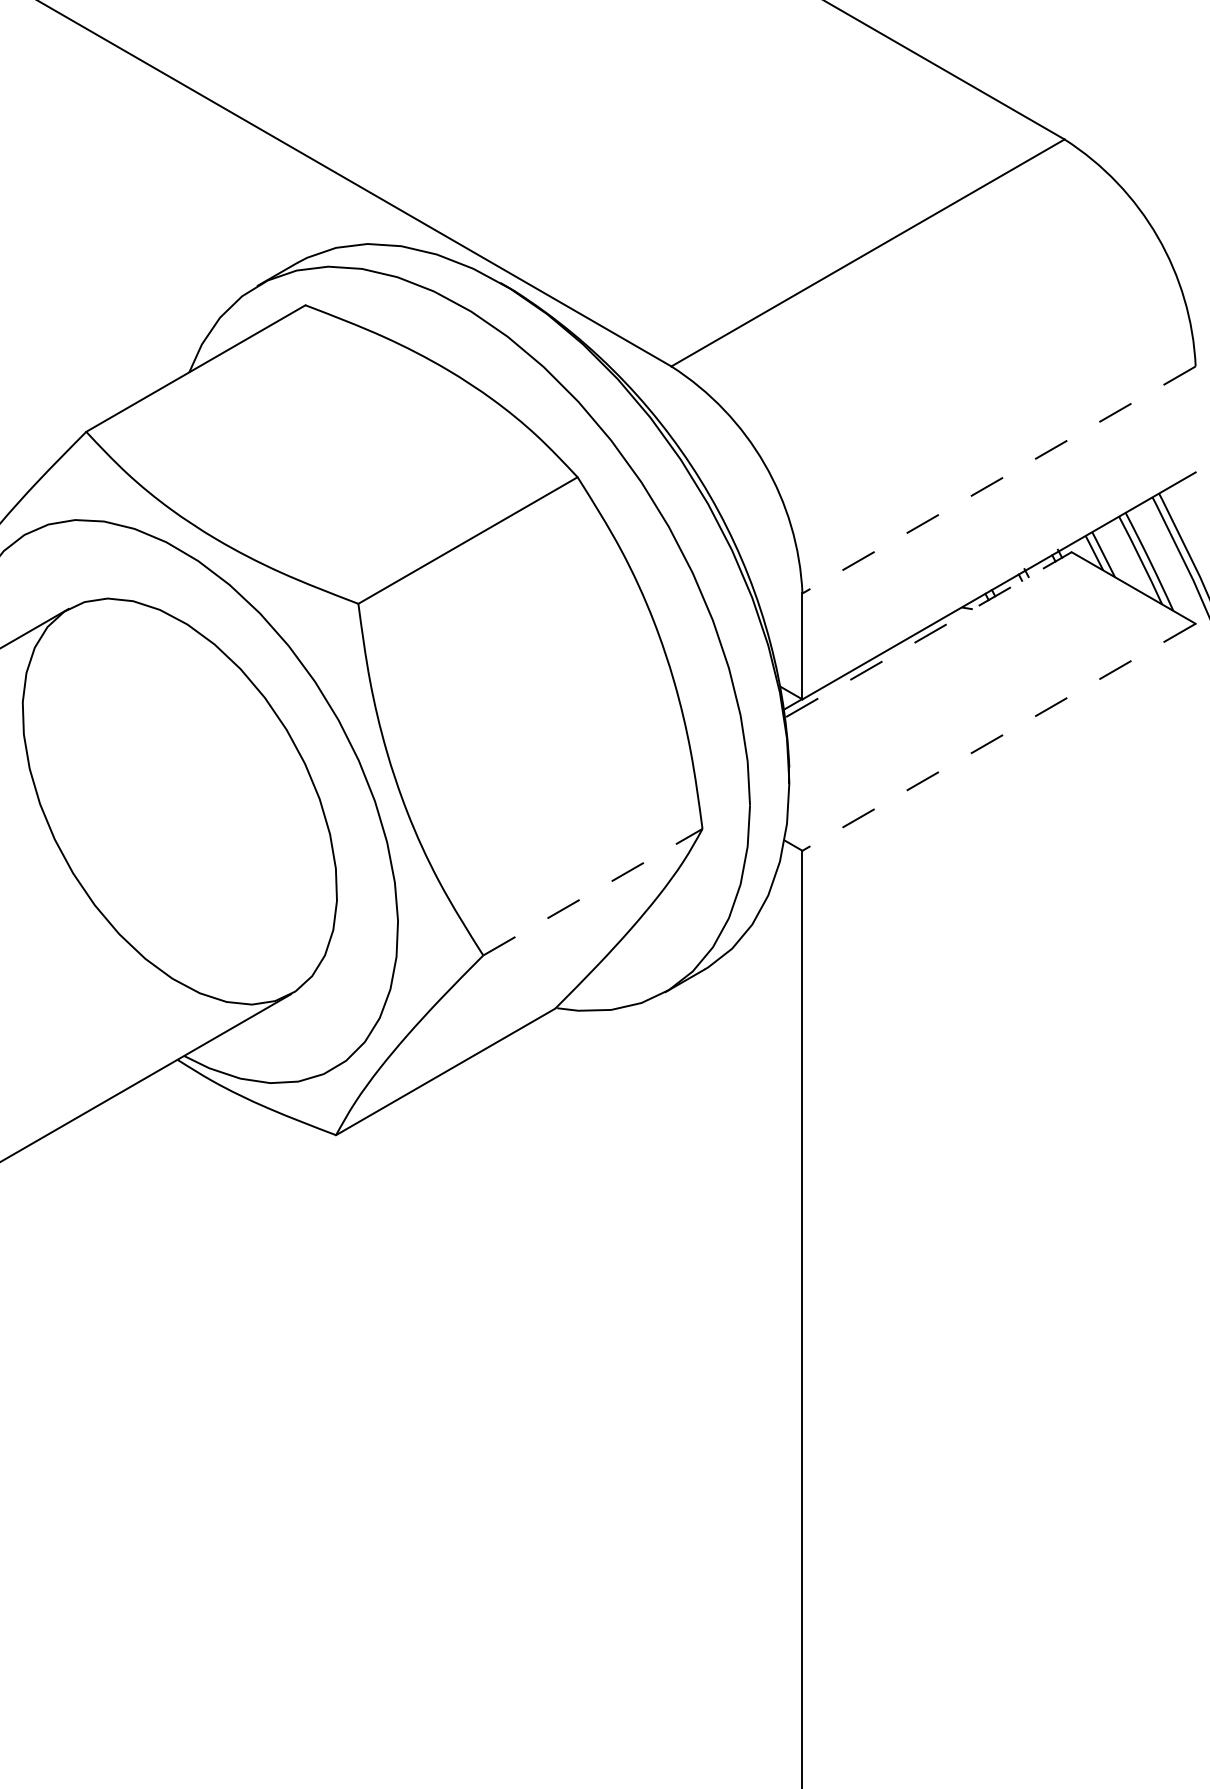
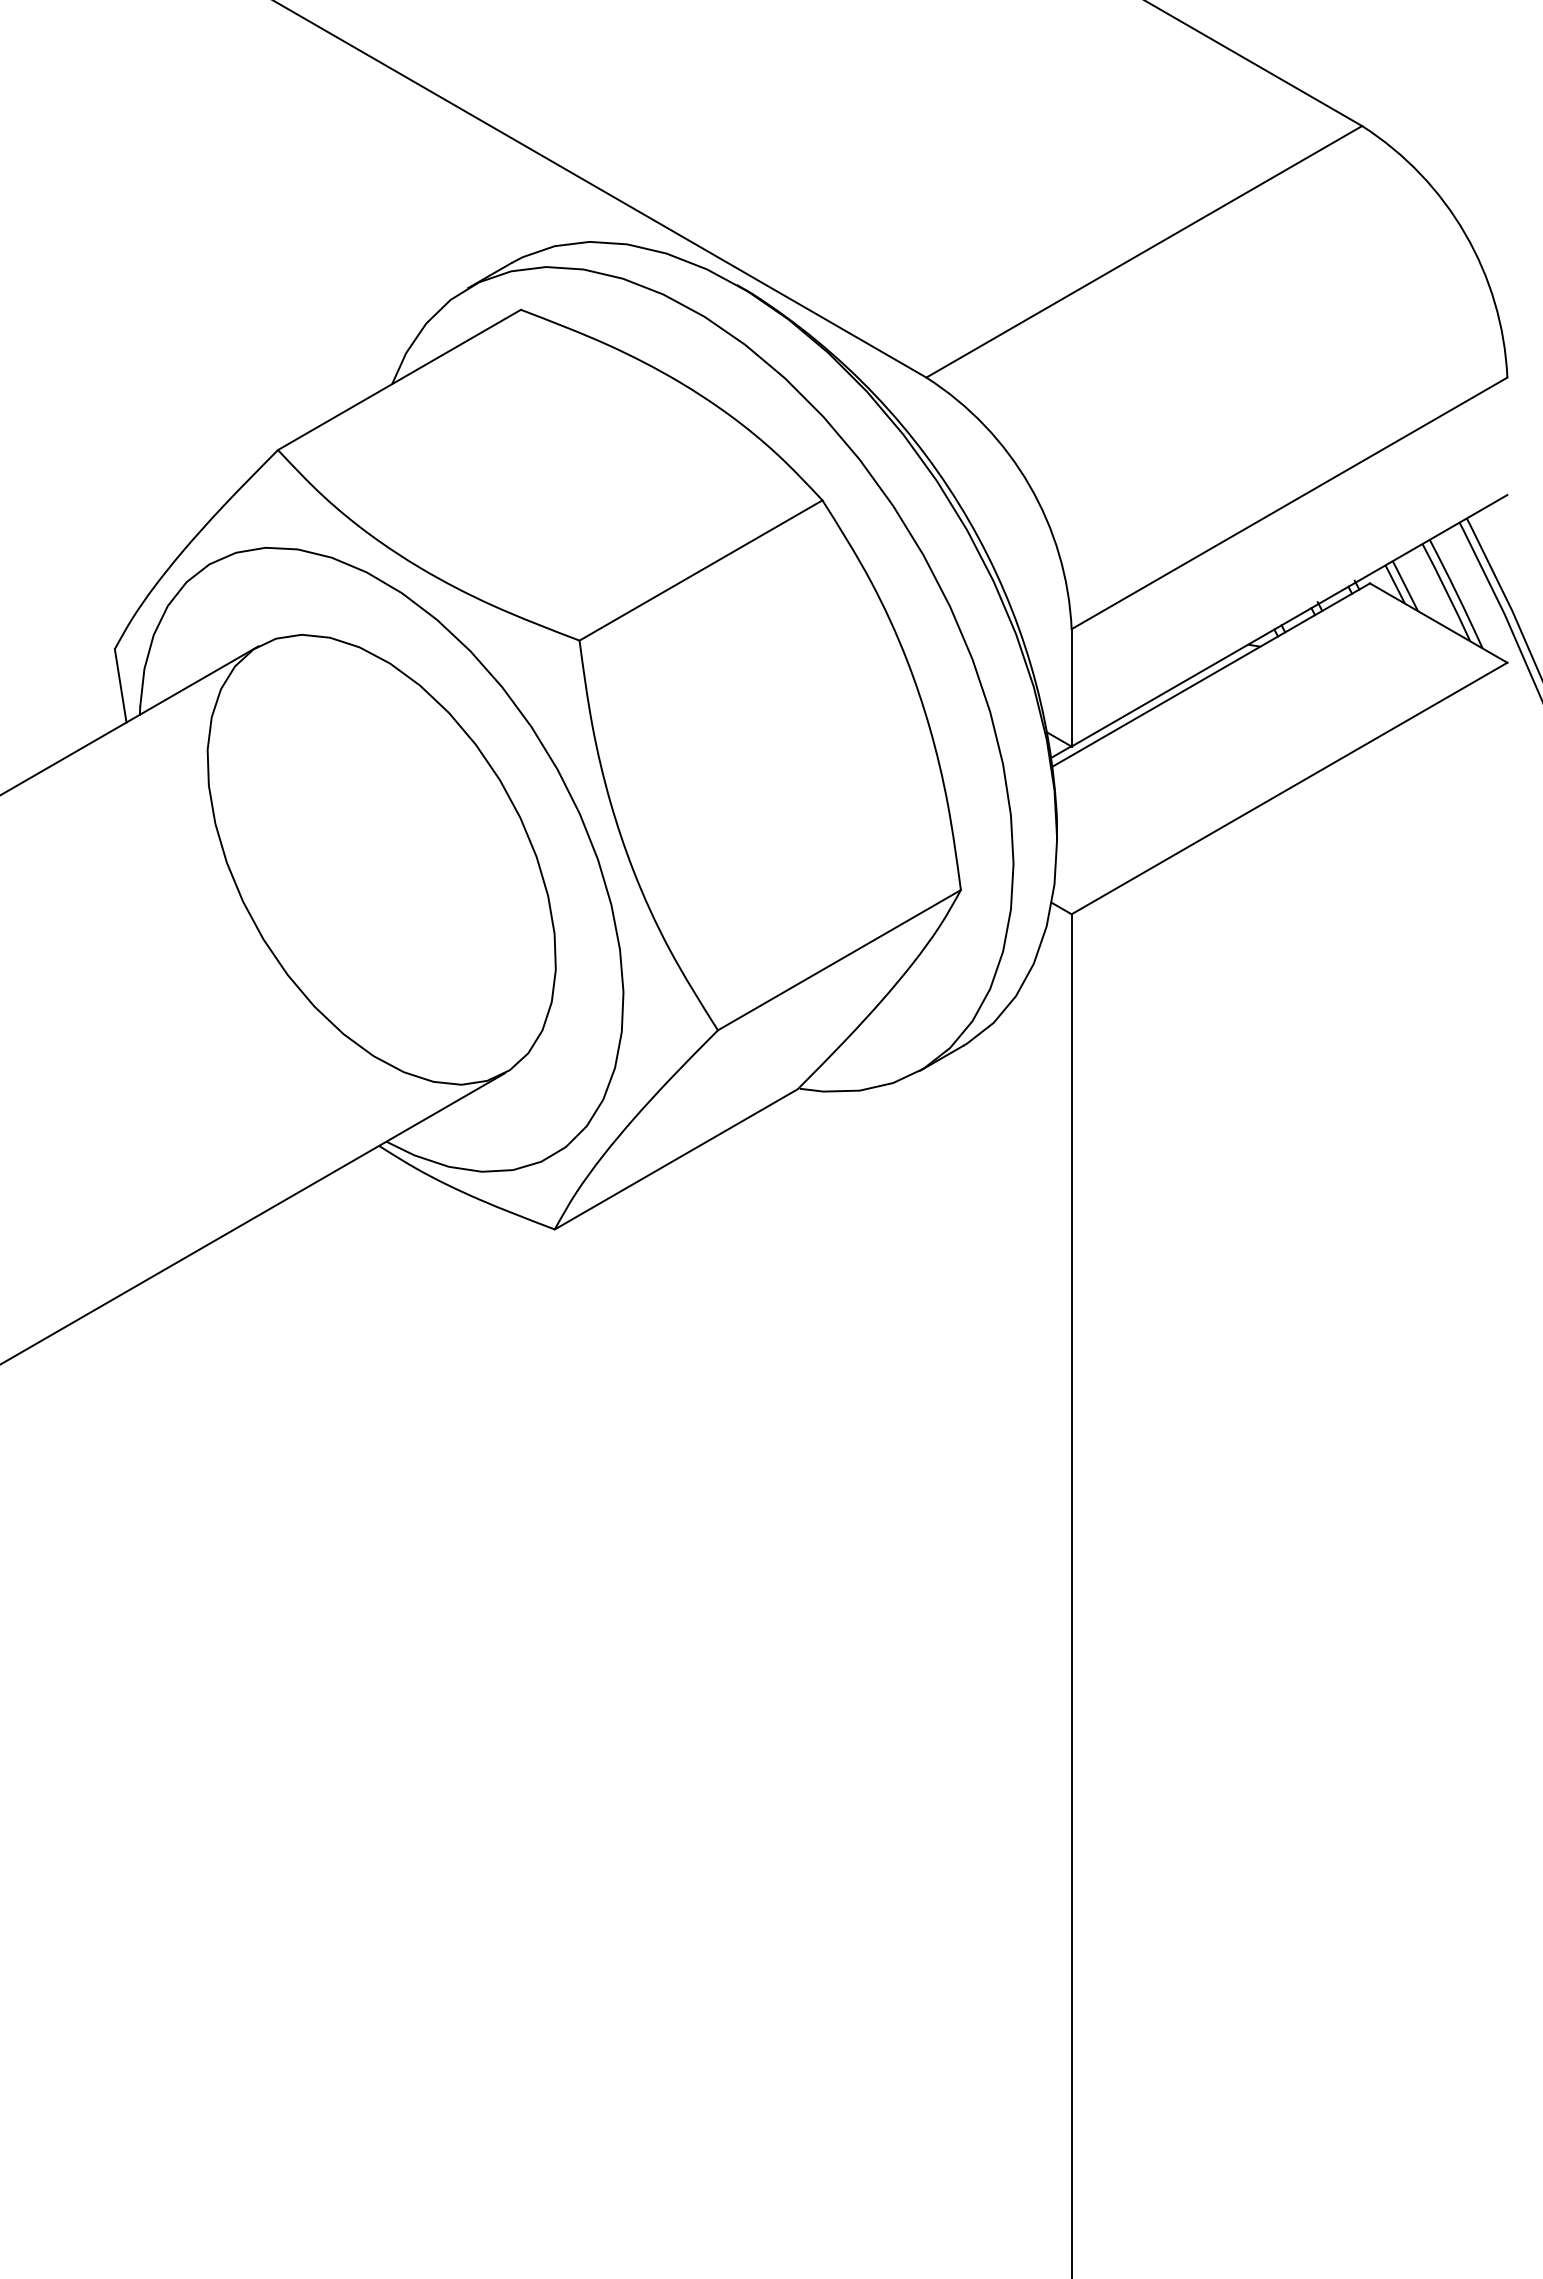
line: (999, 480) -> (1289, 503), dashed -> solid
line: (928, 634) -> (1211, 674), dashed -> solid
line: (999, 737) -> (1289, 788), dashed -> solid
line: (592, 891) -> (839, 959), dashed -> solid

